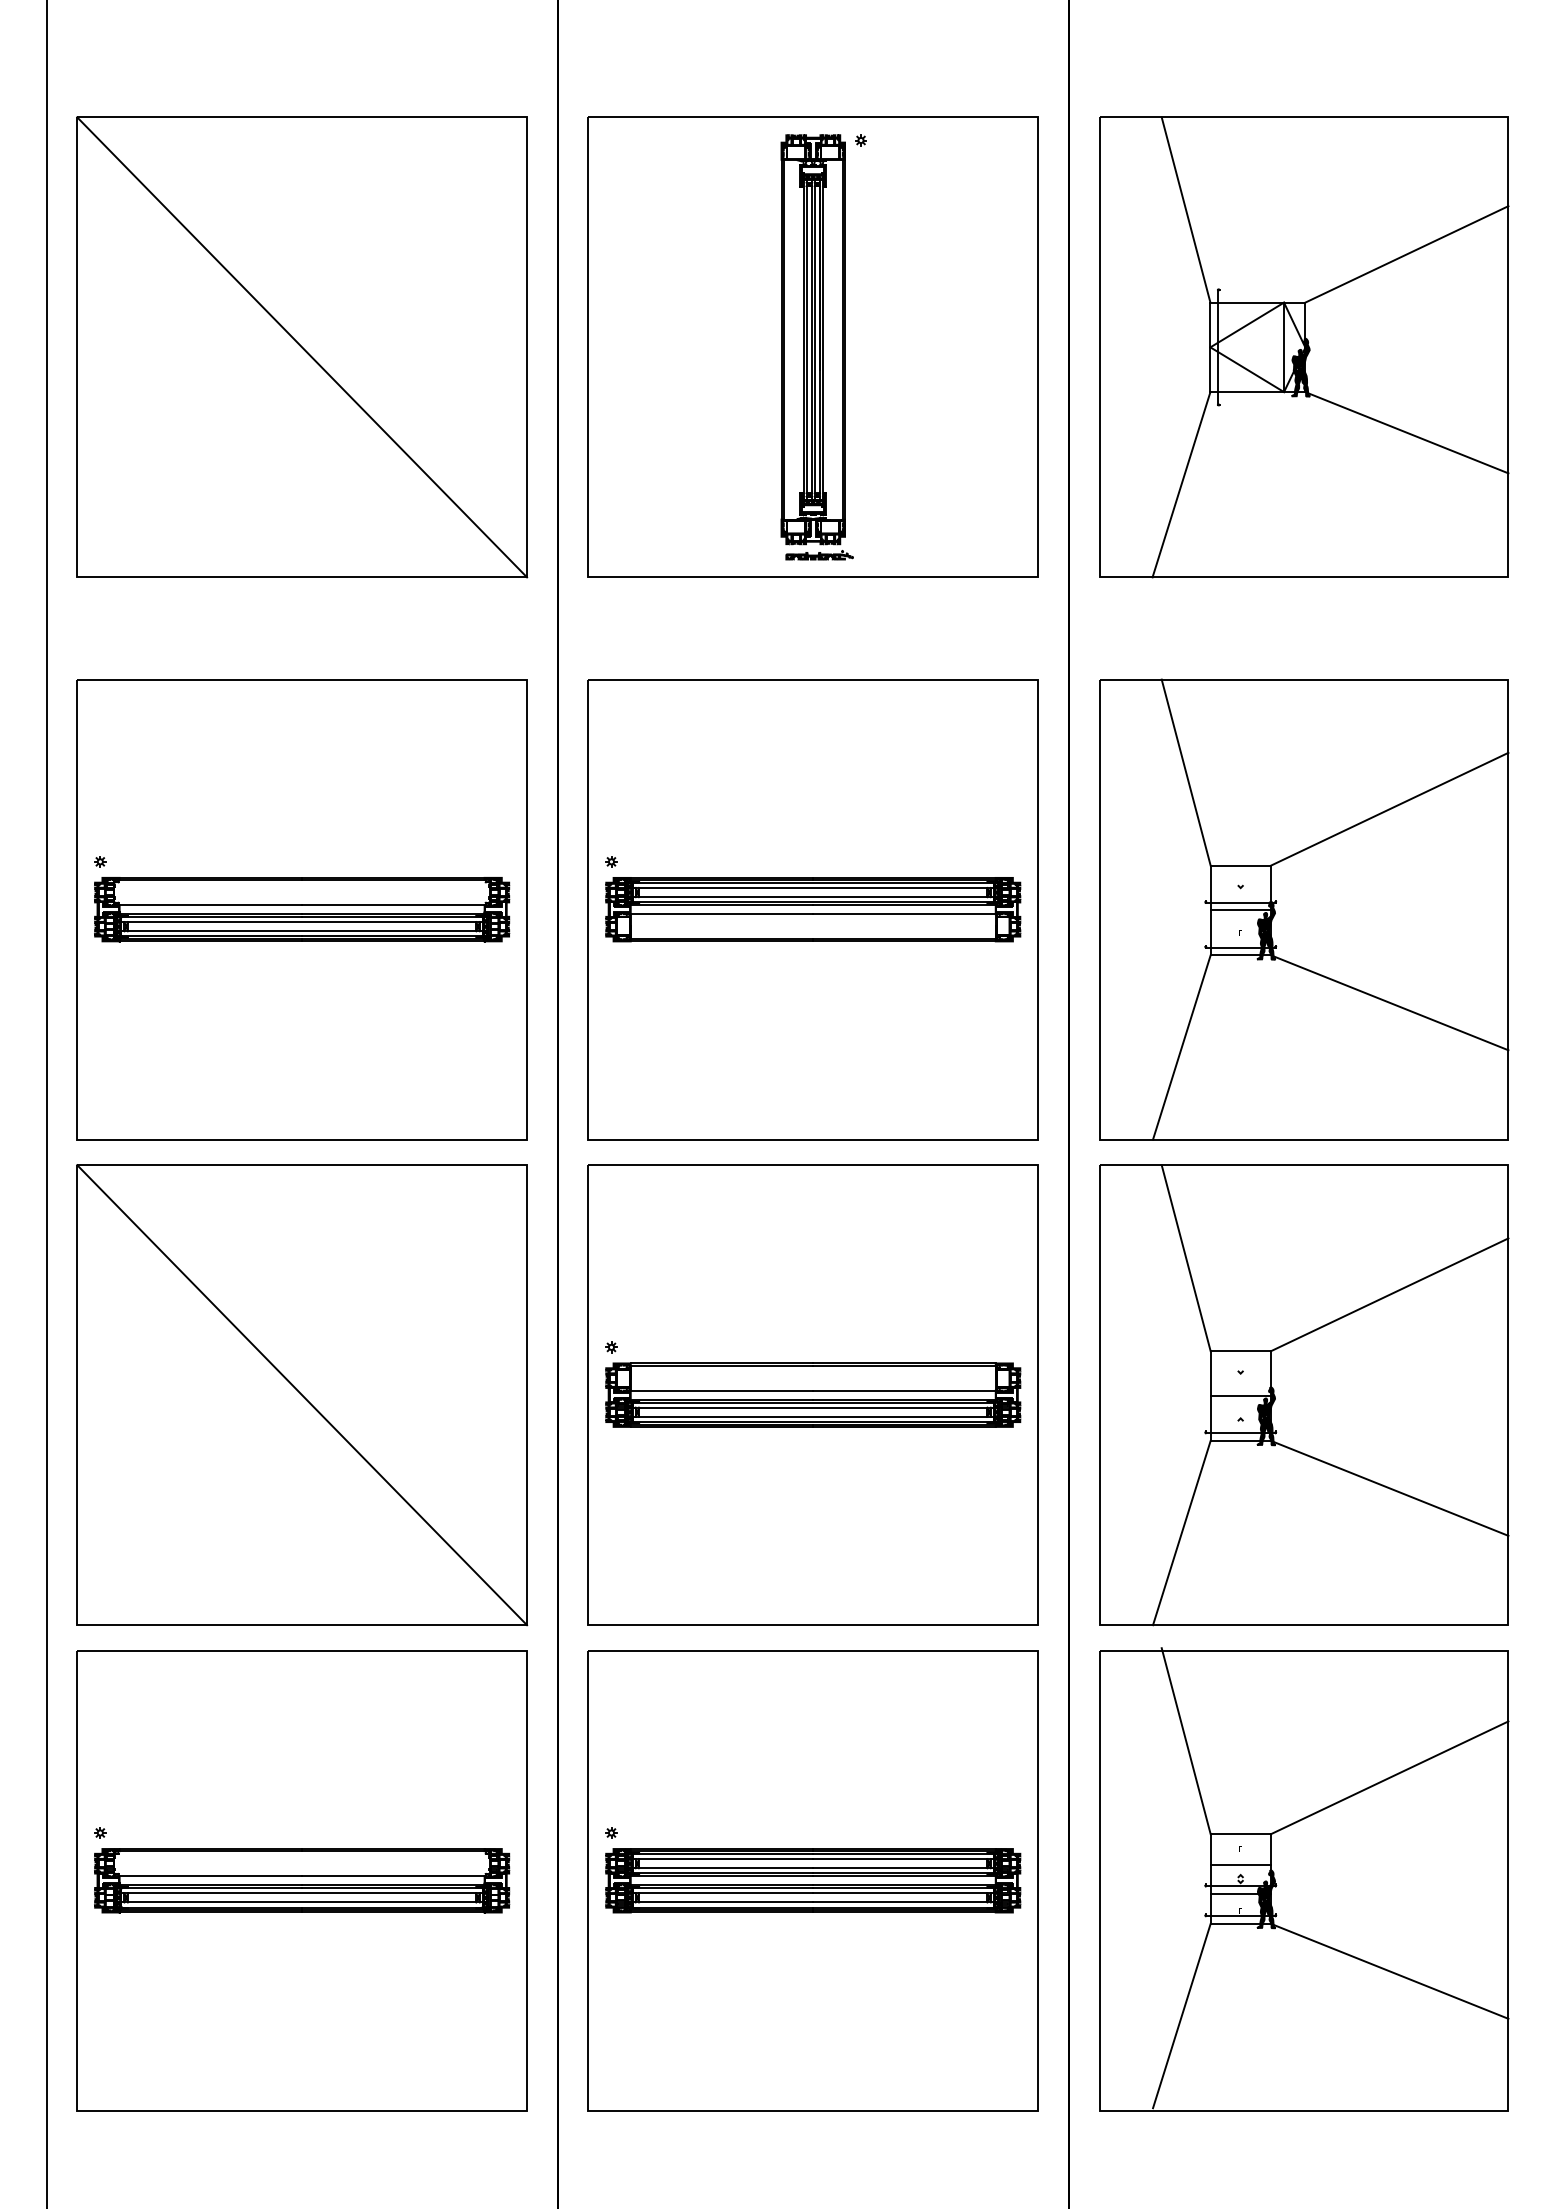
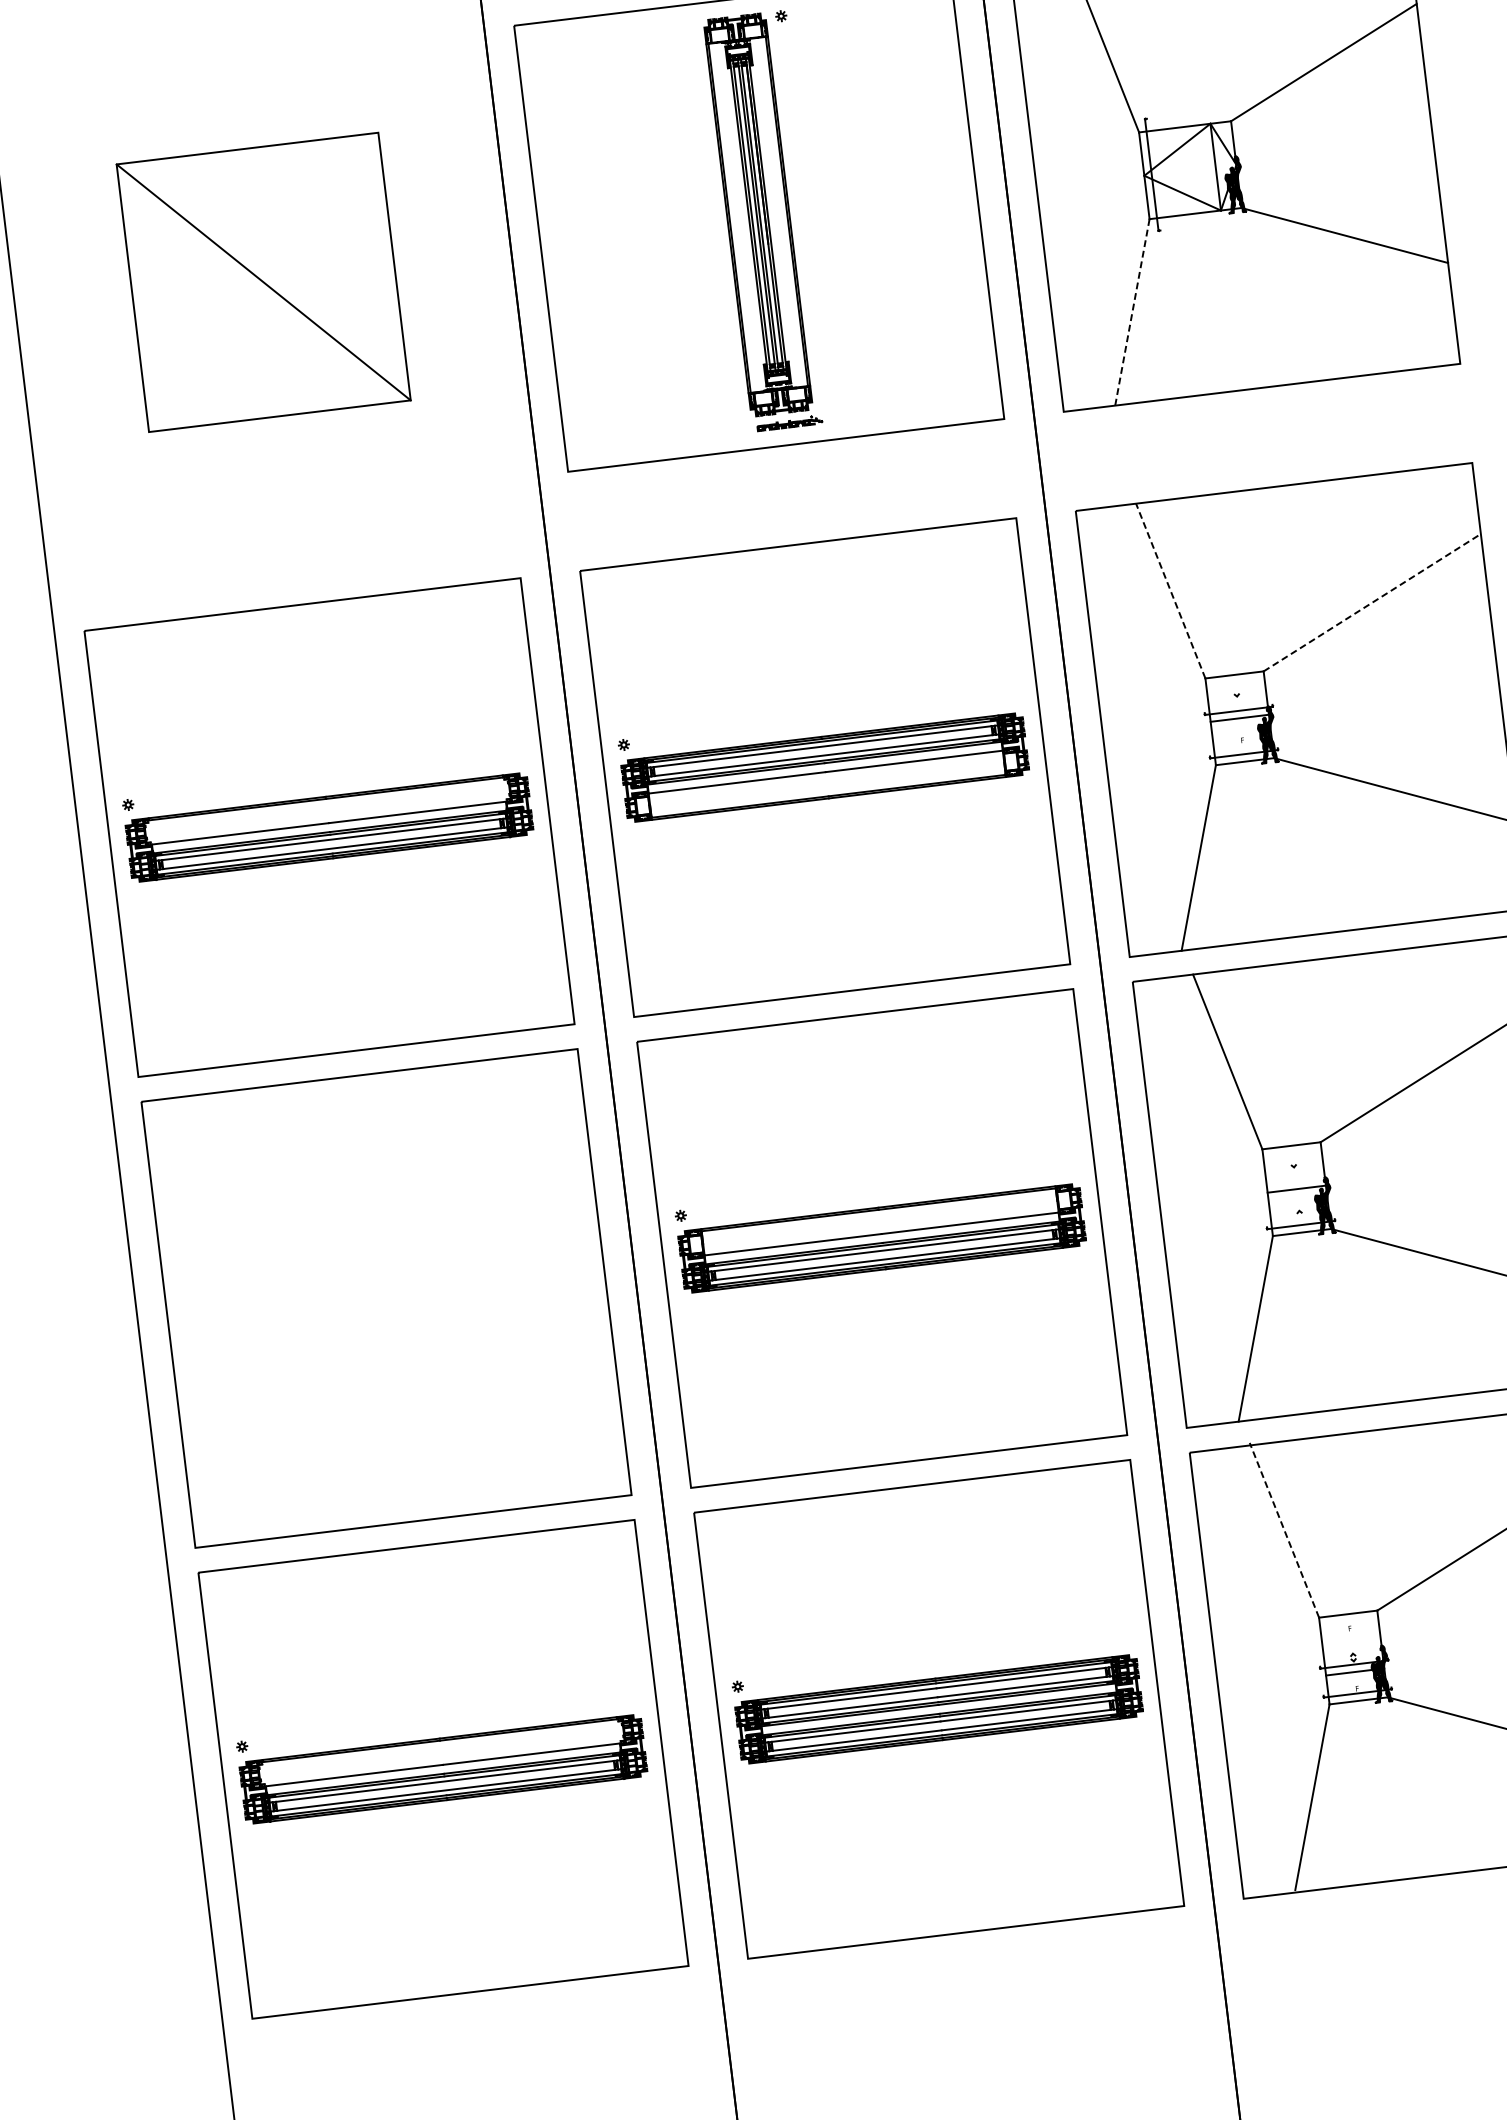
part: (302, 347) -> (263, 282), size x0.6
line: (1181, 485) -> (1132, 313), solid -> dashed
line: (1186, 772) -> (1171, 590), solid -> dashed
line: (1389, 809) -> (1372, 602), solid -> dashed
line: (302, 1395) -> (386, 1298), removed
line: (1186, 1740) -> (1284, 1529), solid -> dashed
line: (1240, 1865) -> (1351, 1644), removed

